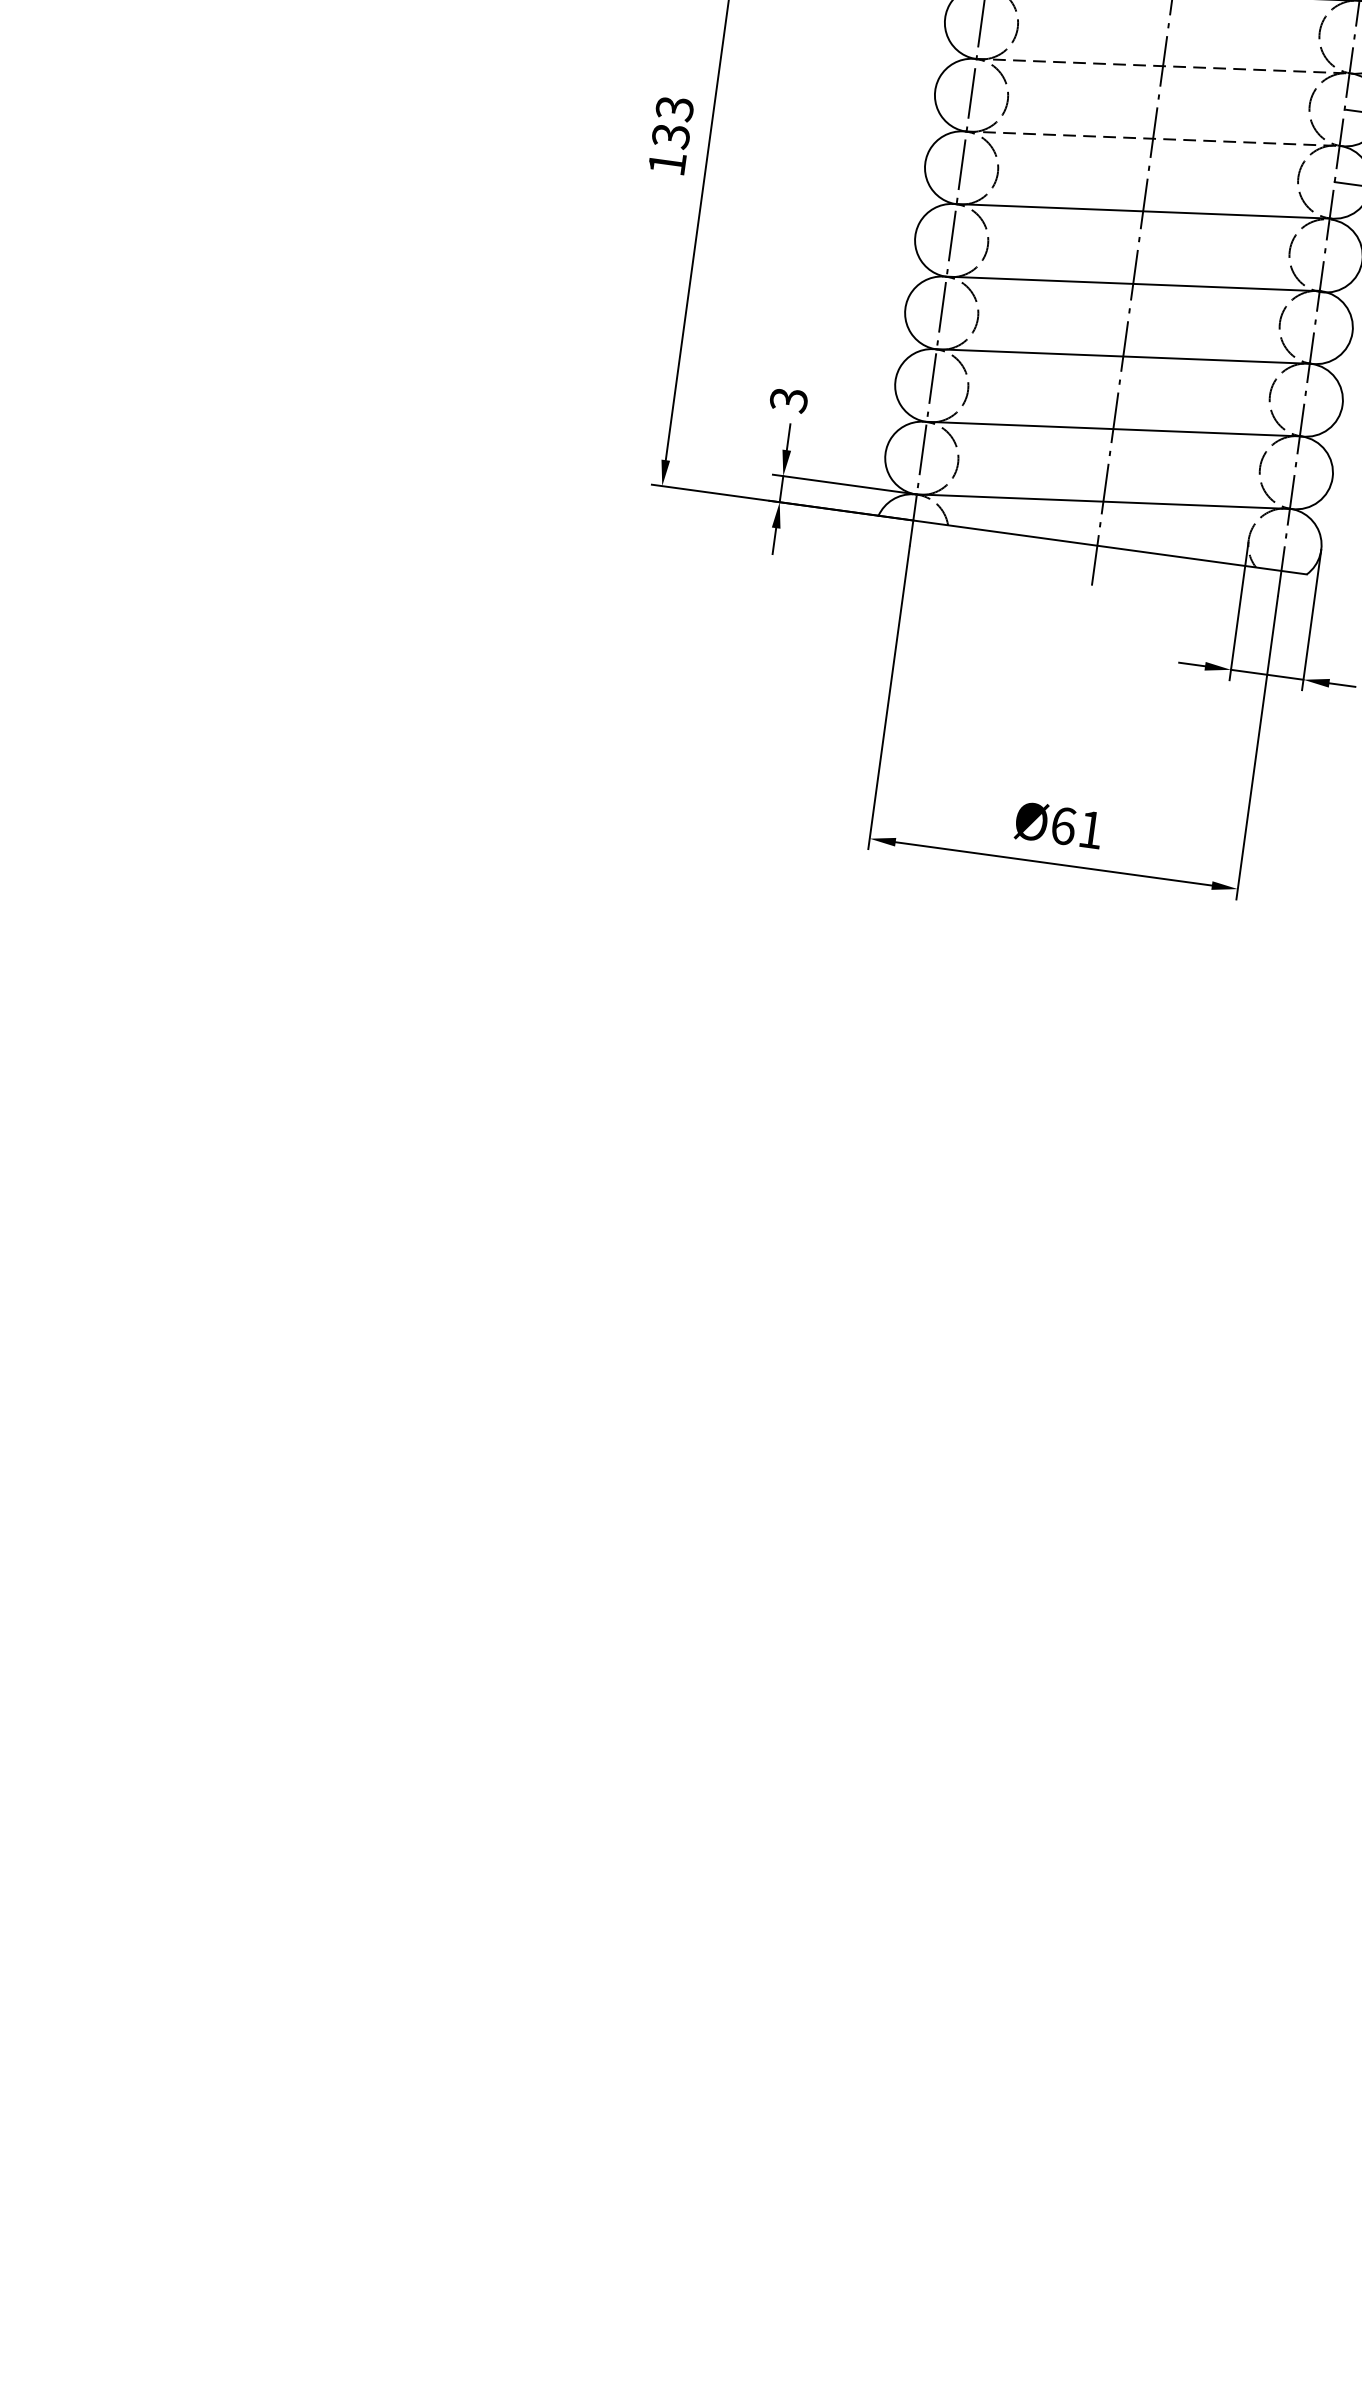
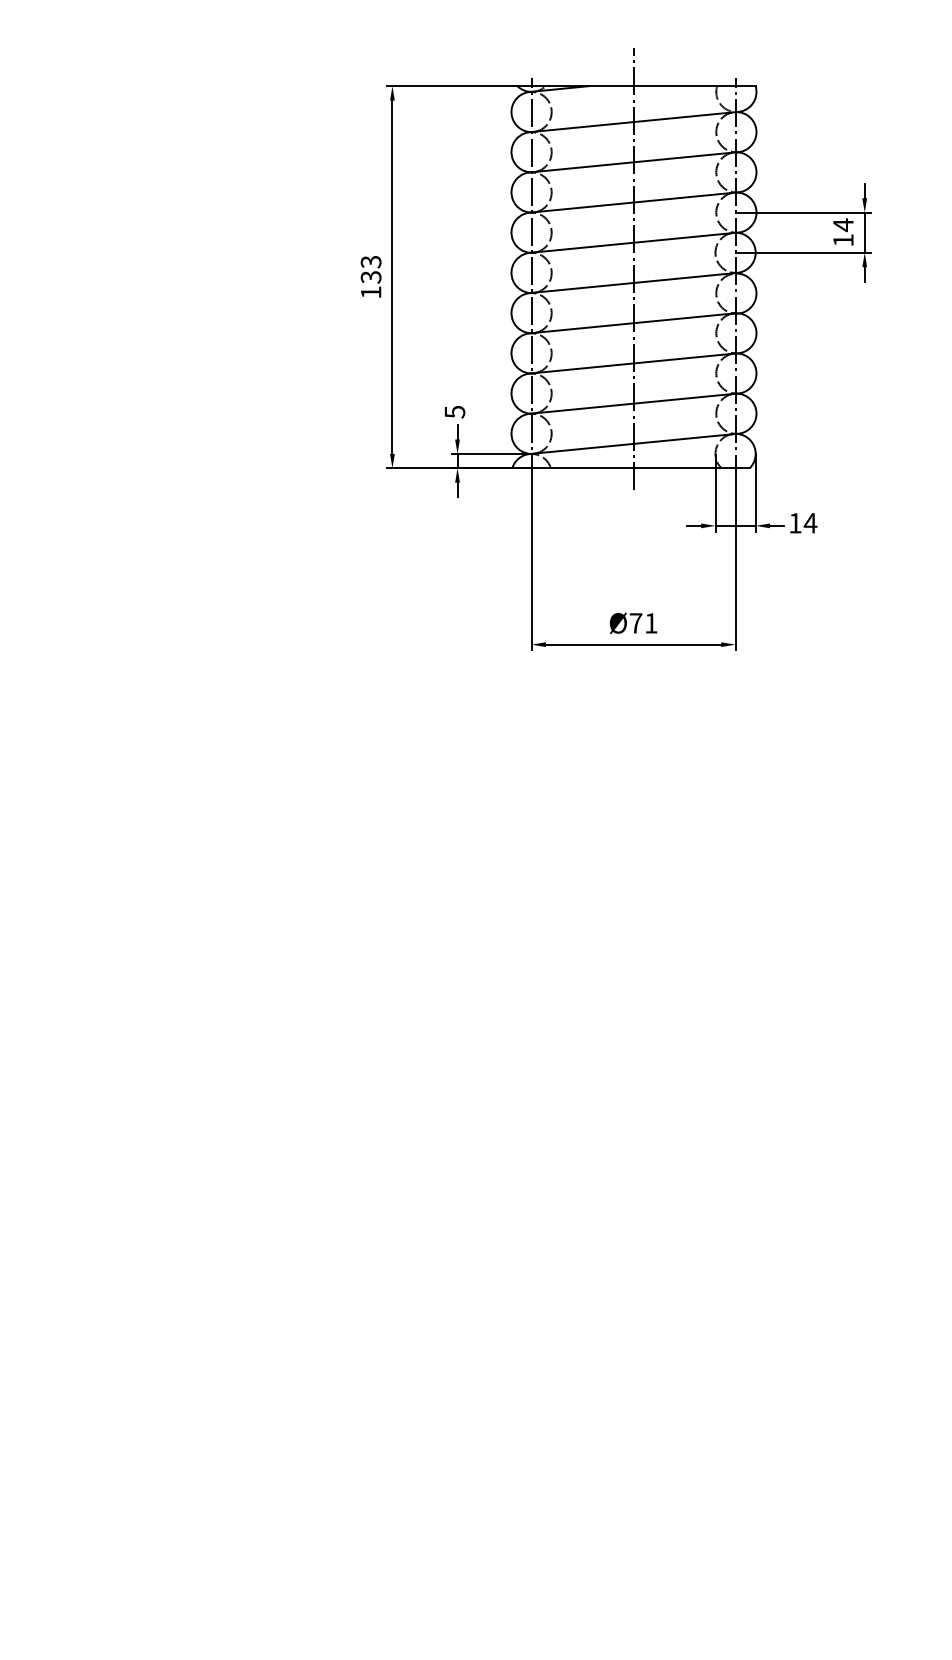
line: (1162, 66) -> (633, 202), dashed -> solid
line: (1153, 138) -> (633, 242), dashed -> solid
text: (788, 398) -> (454, 411), 3 -> 5
text: (1062, 826) -> (635, 623), Ø61 -> Ø71

